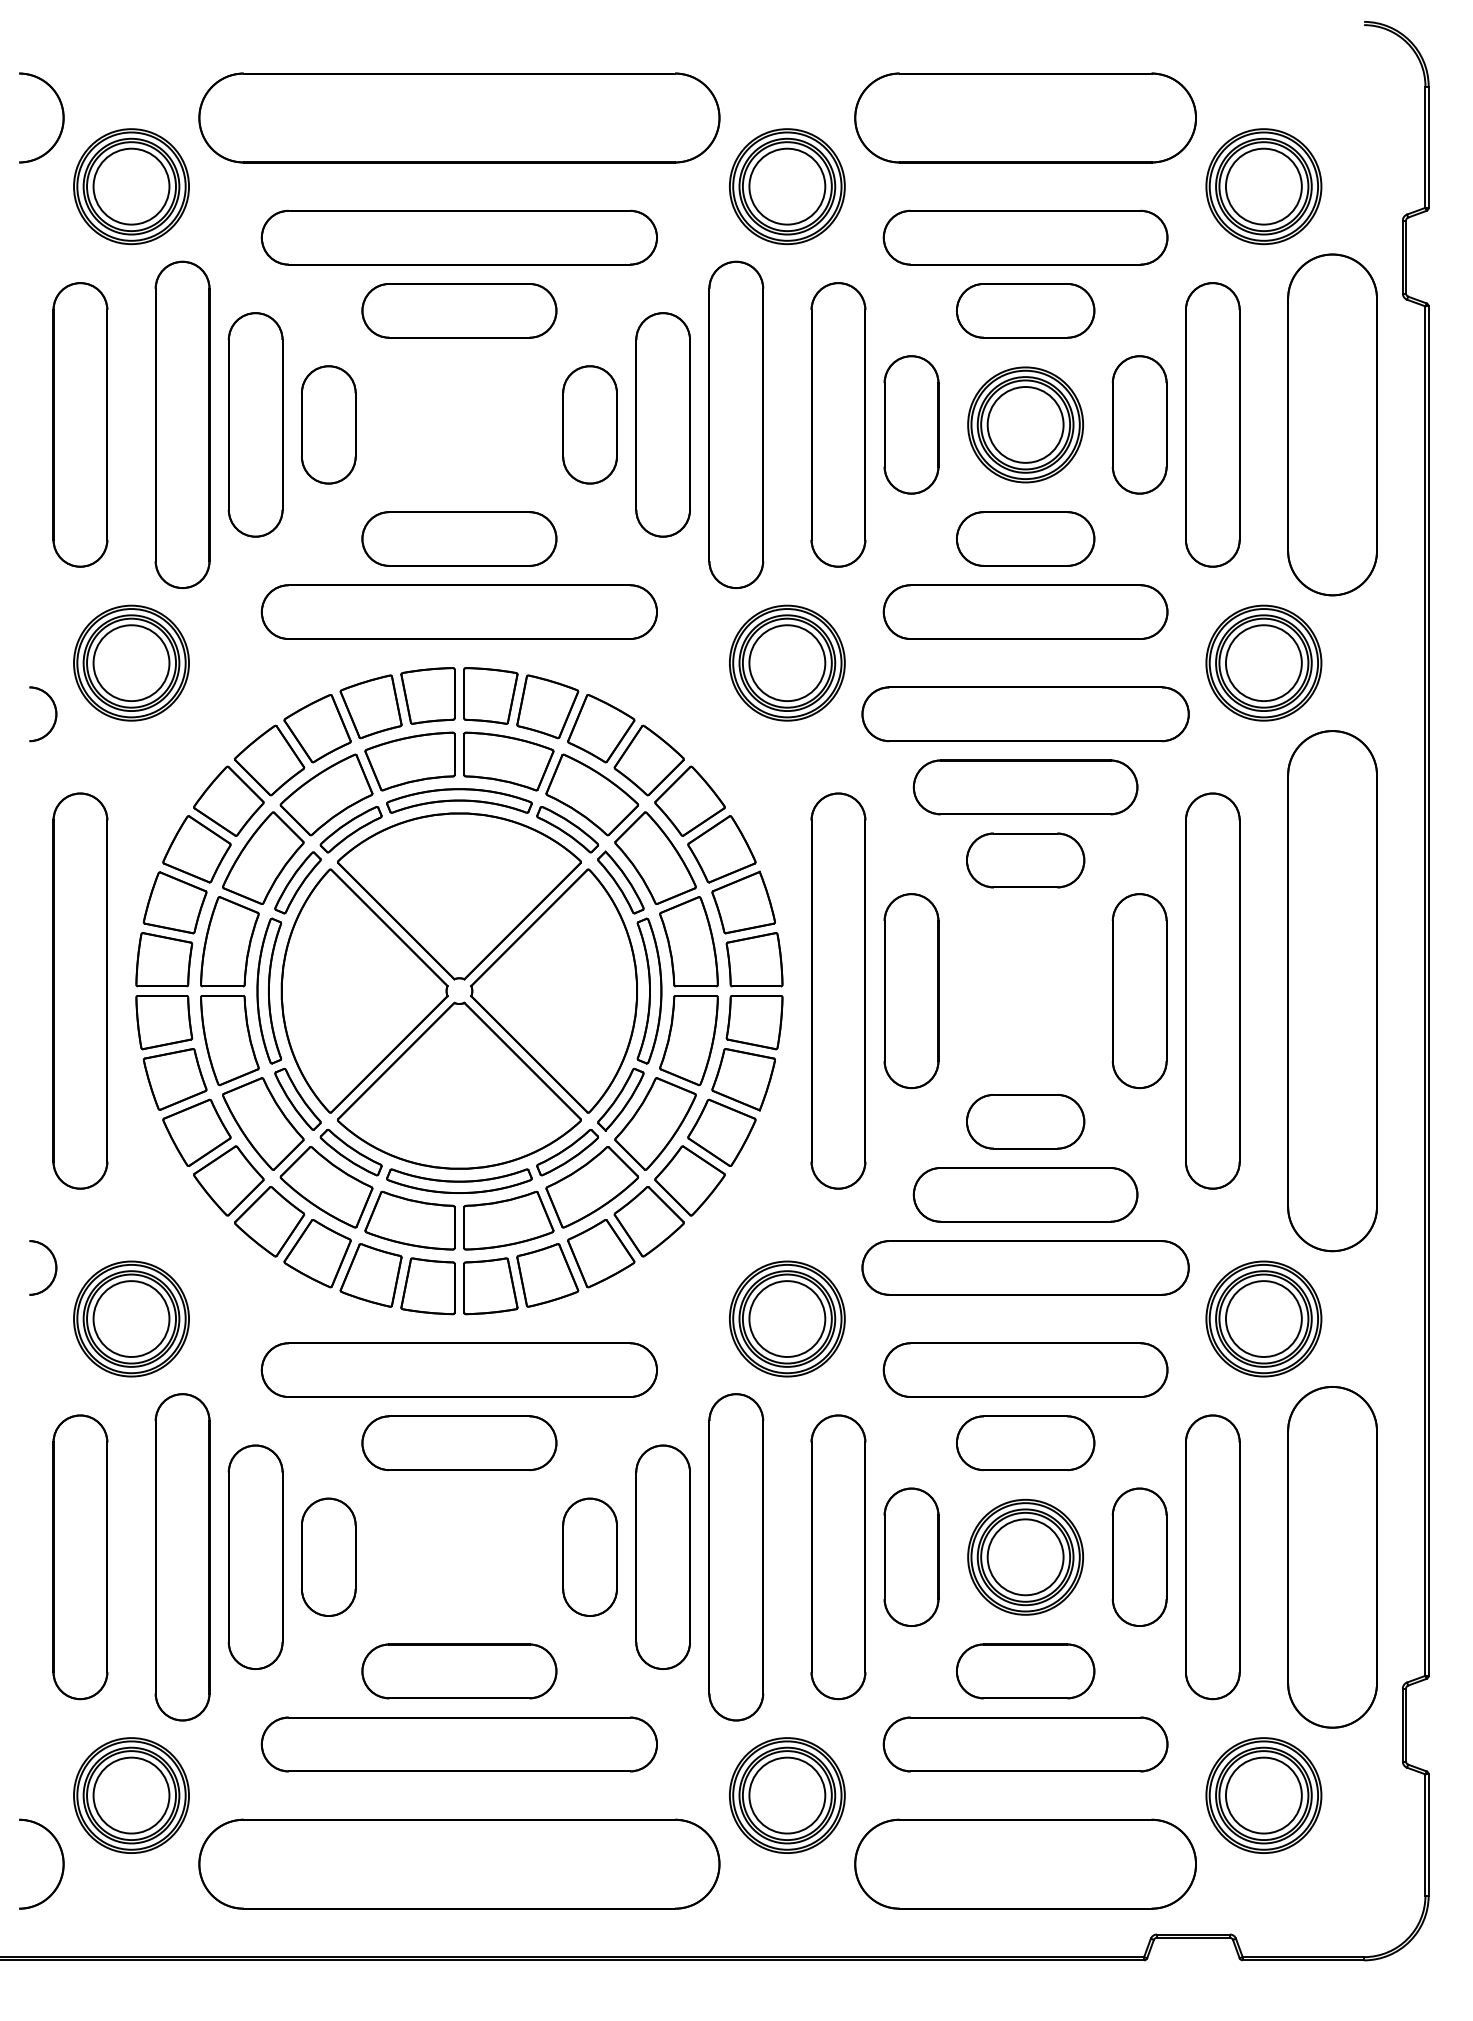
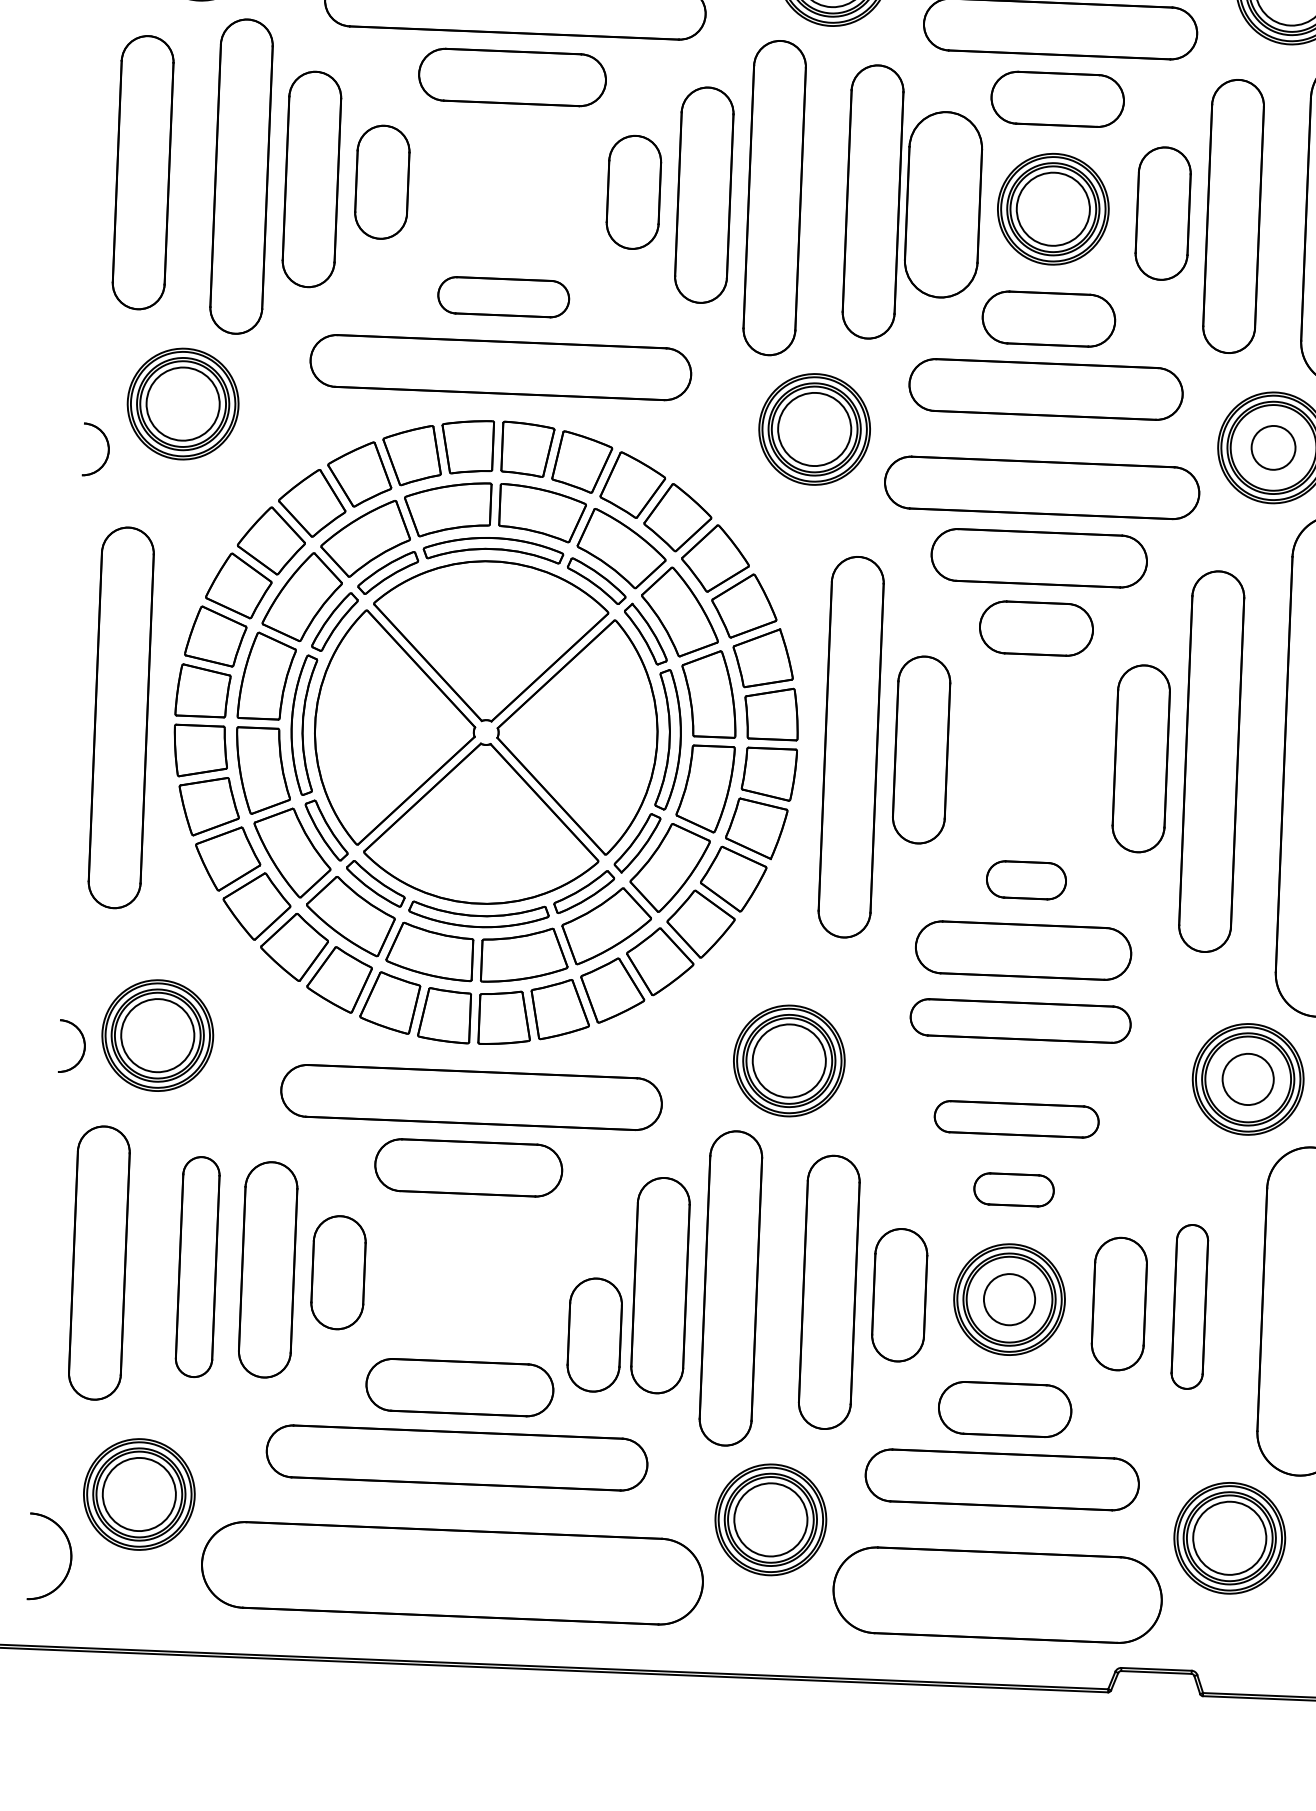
part: (911, 424) -> (943, 204), size x1.4
part: (459, 538) -> (503, 296), size x0.7
circle: (1263, 663) -> (1273, 448), size x0.6
part: (1025, 1121) -> (1026, 879), size x0.7
part: (55, 1267) -> (84, 1046), moved
part: (1025, 1267) -> (1020, 1020), size x0.7
circle: (1263, 1318) -> (1247, 1078), size x0.7
part: (1025, 1369) -> (1016, 1118), size x0.6
part: (1025, 1443) -> (1013, 1190), size x0.6
part: (589, 1556) -> (594, 1334), moved
part: (182, 1557) -> (197, 1267), size x0.7
circle: (1025, 1557) -> (1009, 1299), size x0.7
part: (1212, 1557) -> (1189, 1307), size x0.6

